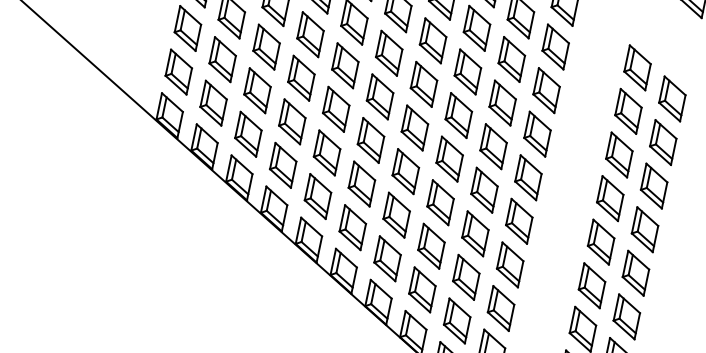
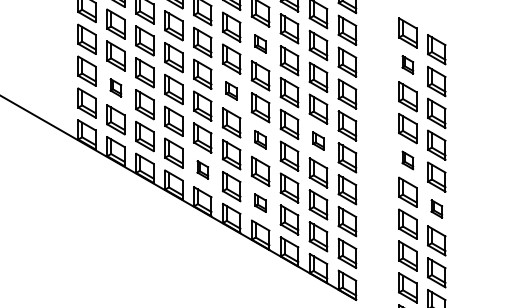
part: (433, 40) -> (260, 43), size x0.6
part: (222, 58) -> (115, 87), size x0.6
part: (379, 96) -> (231, 90), size x0.6
part: (628, 110) -> (407, 64), size x0.6
part: (405, 171) -> (260, 139), size x0.6
part: (484, 189) -> (318, 140), size x0.6
part: (317, 195) -> (202, 169), size x0.6
part: (600, 242) -> (407, 160), size x0.6
part: (387, 257) -> (260, 202), size x0.6
part: (626, 316) -> (436, 208), size x0.6

